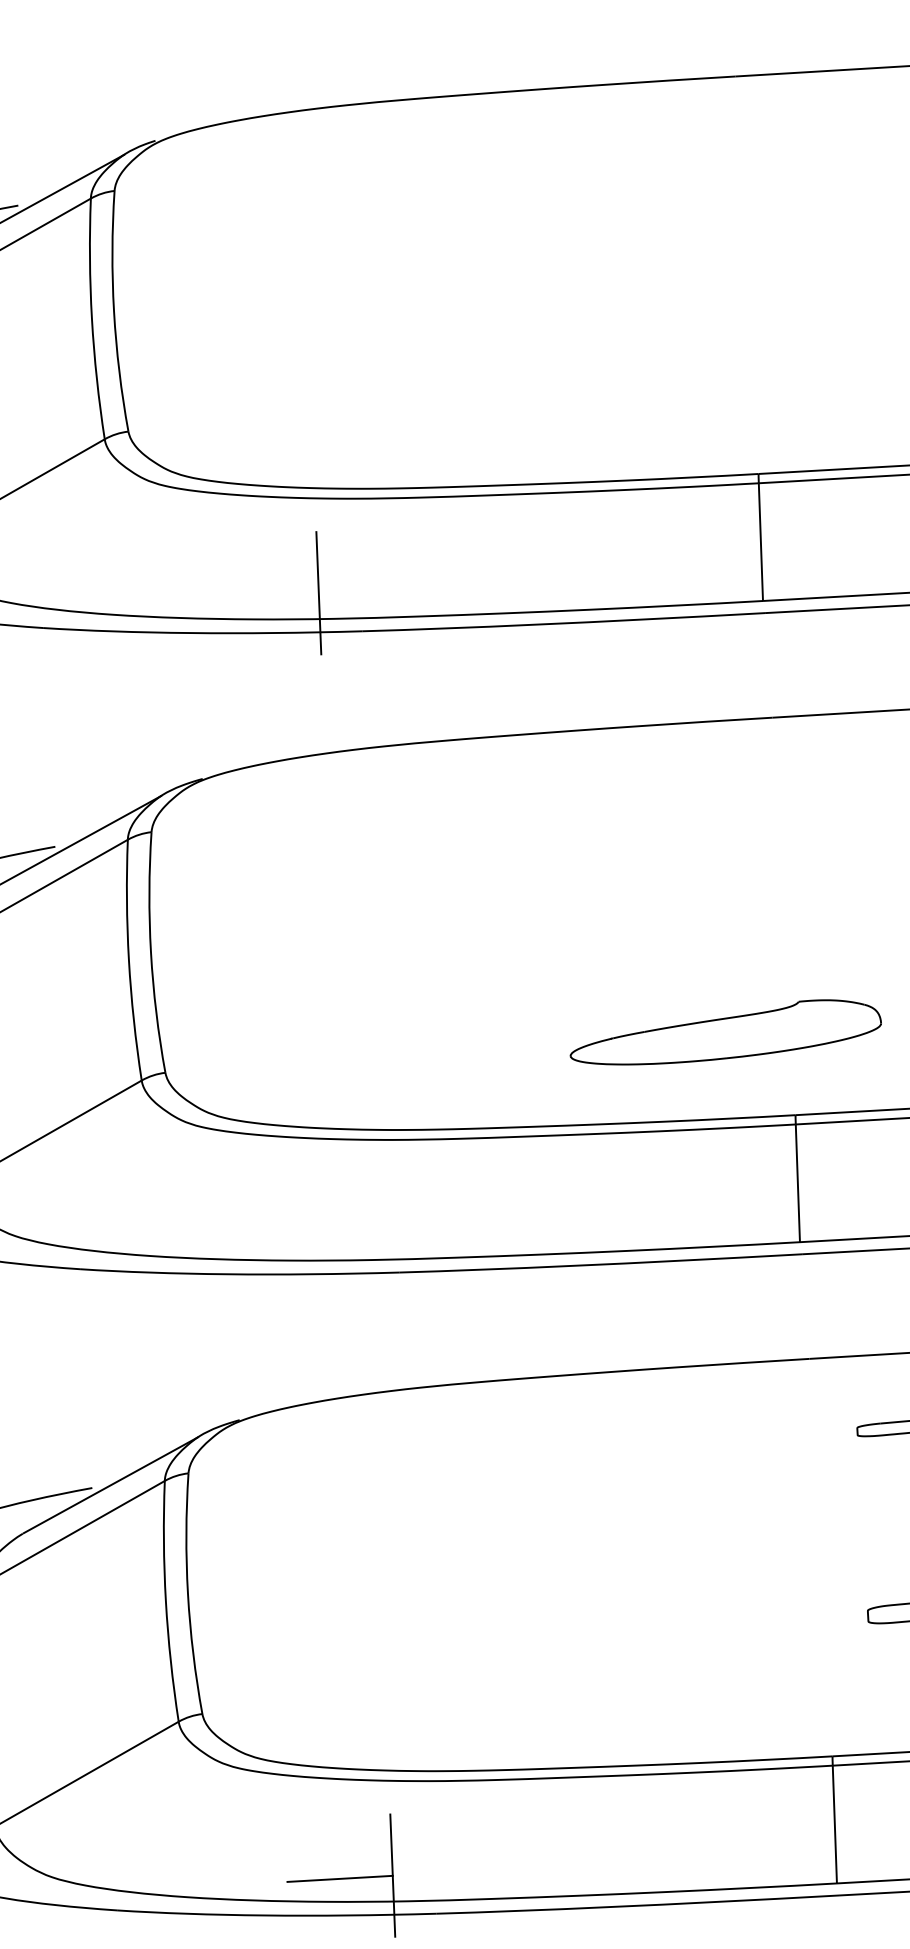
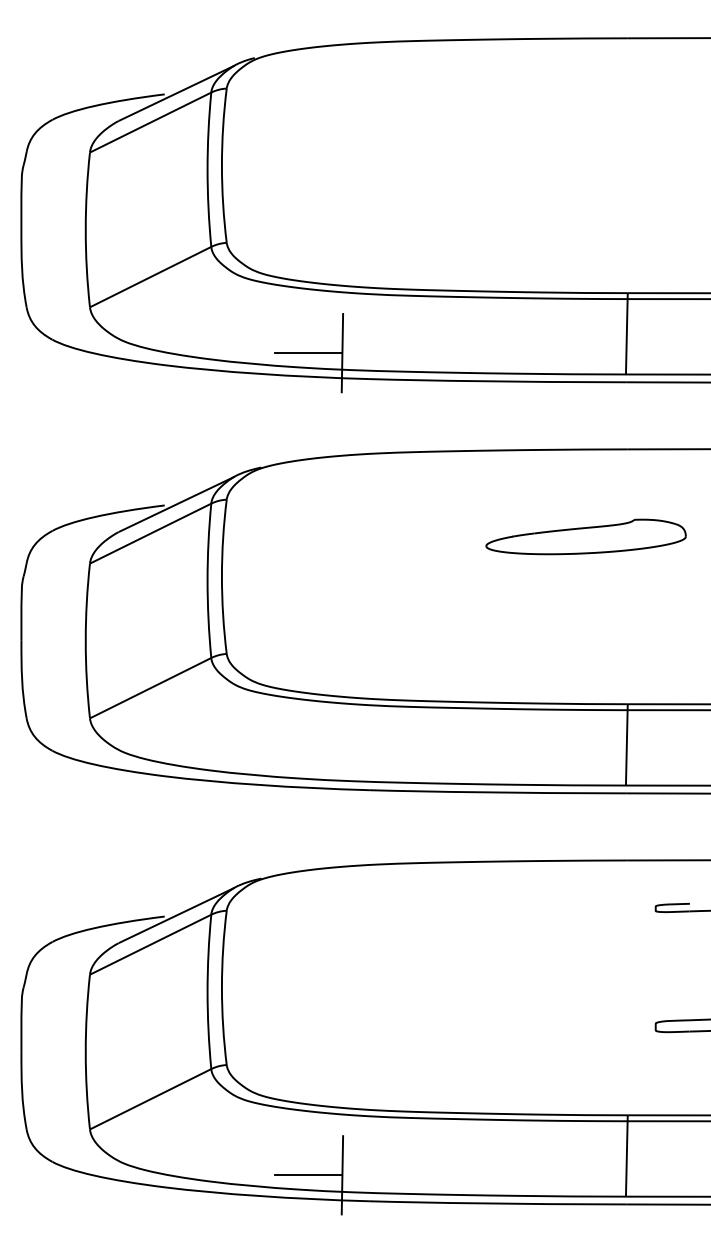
line: (265, 596) -> (308, 353), added
part: (724, 1032) -> (585, 536), moved

